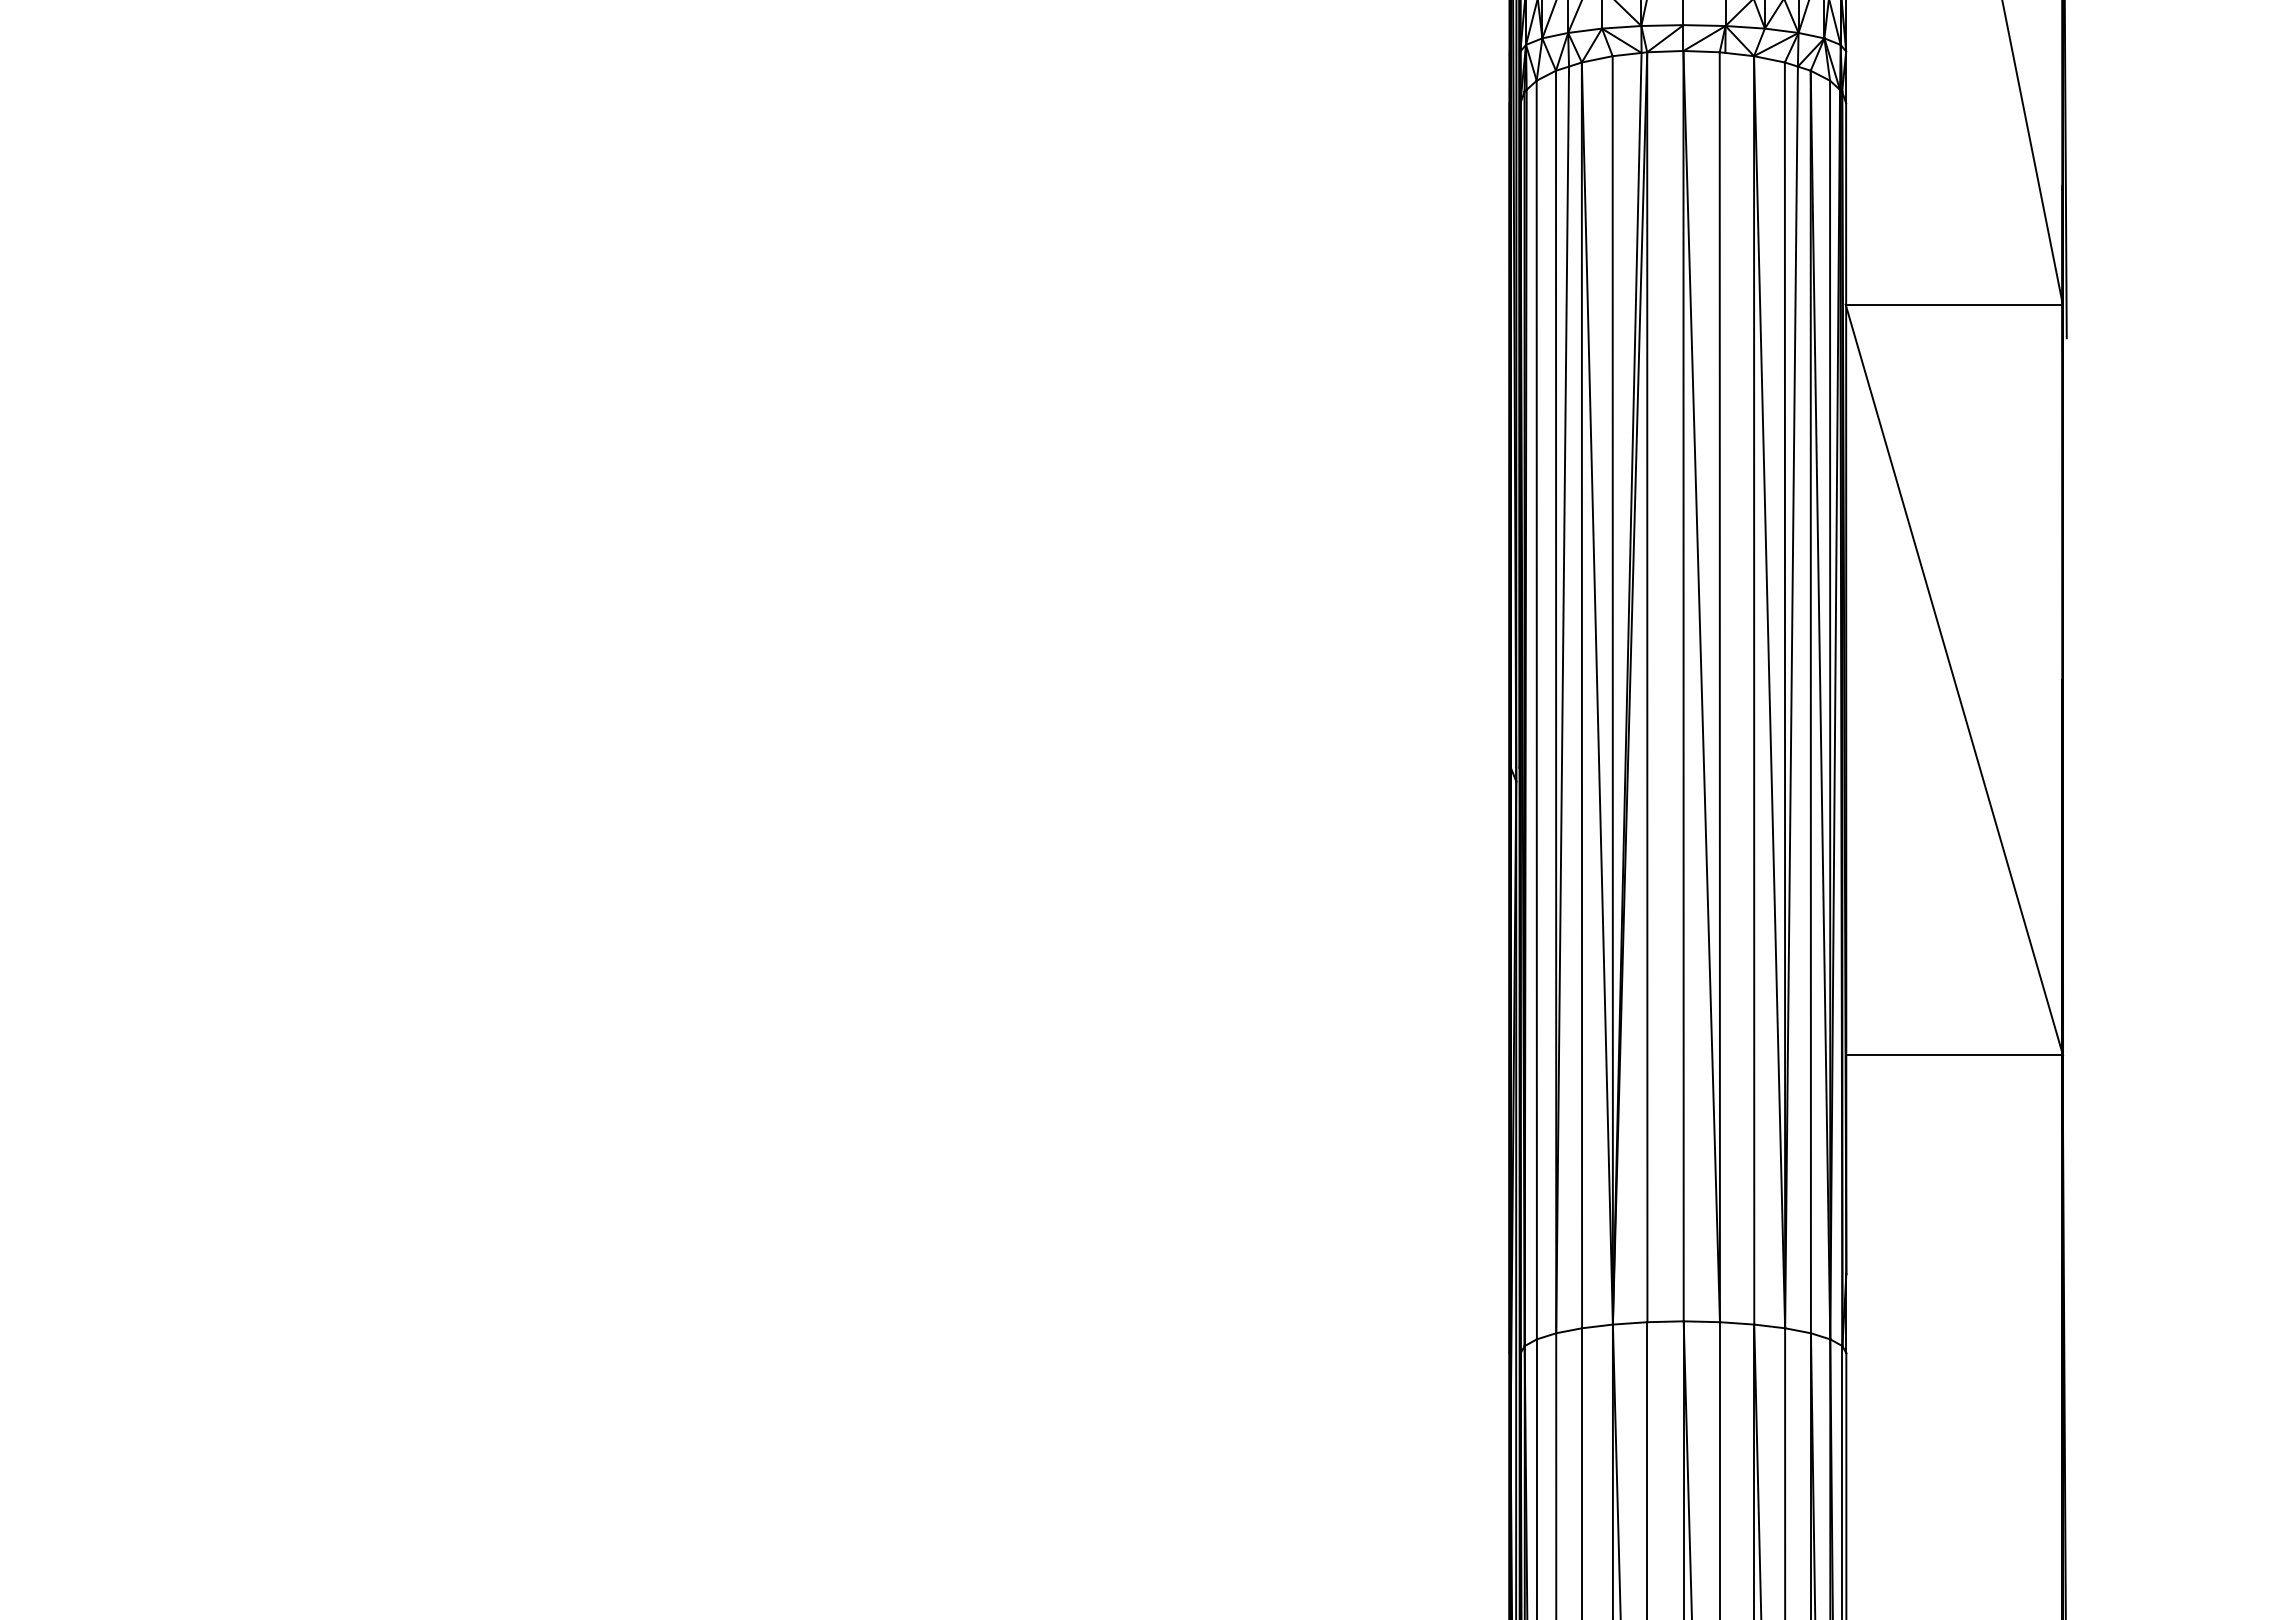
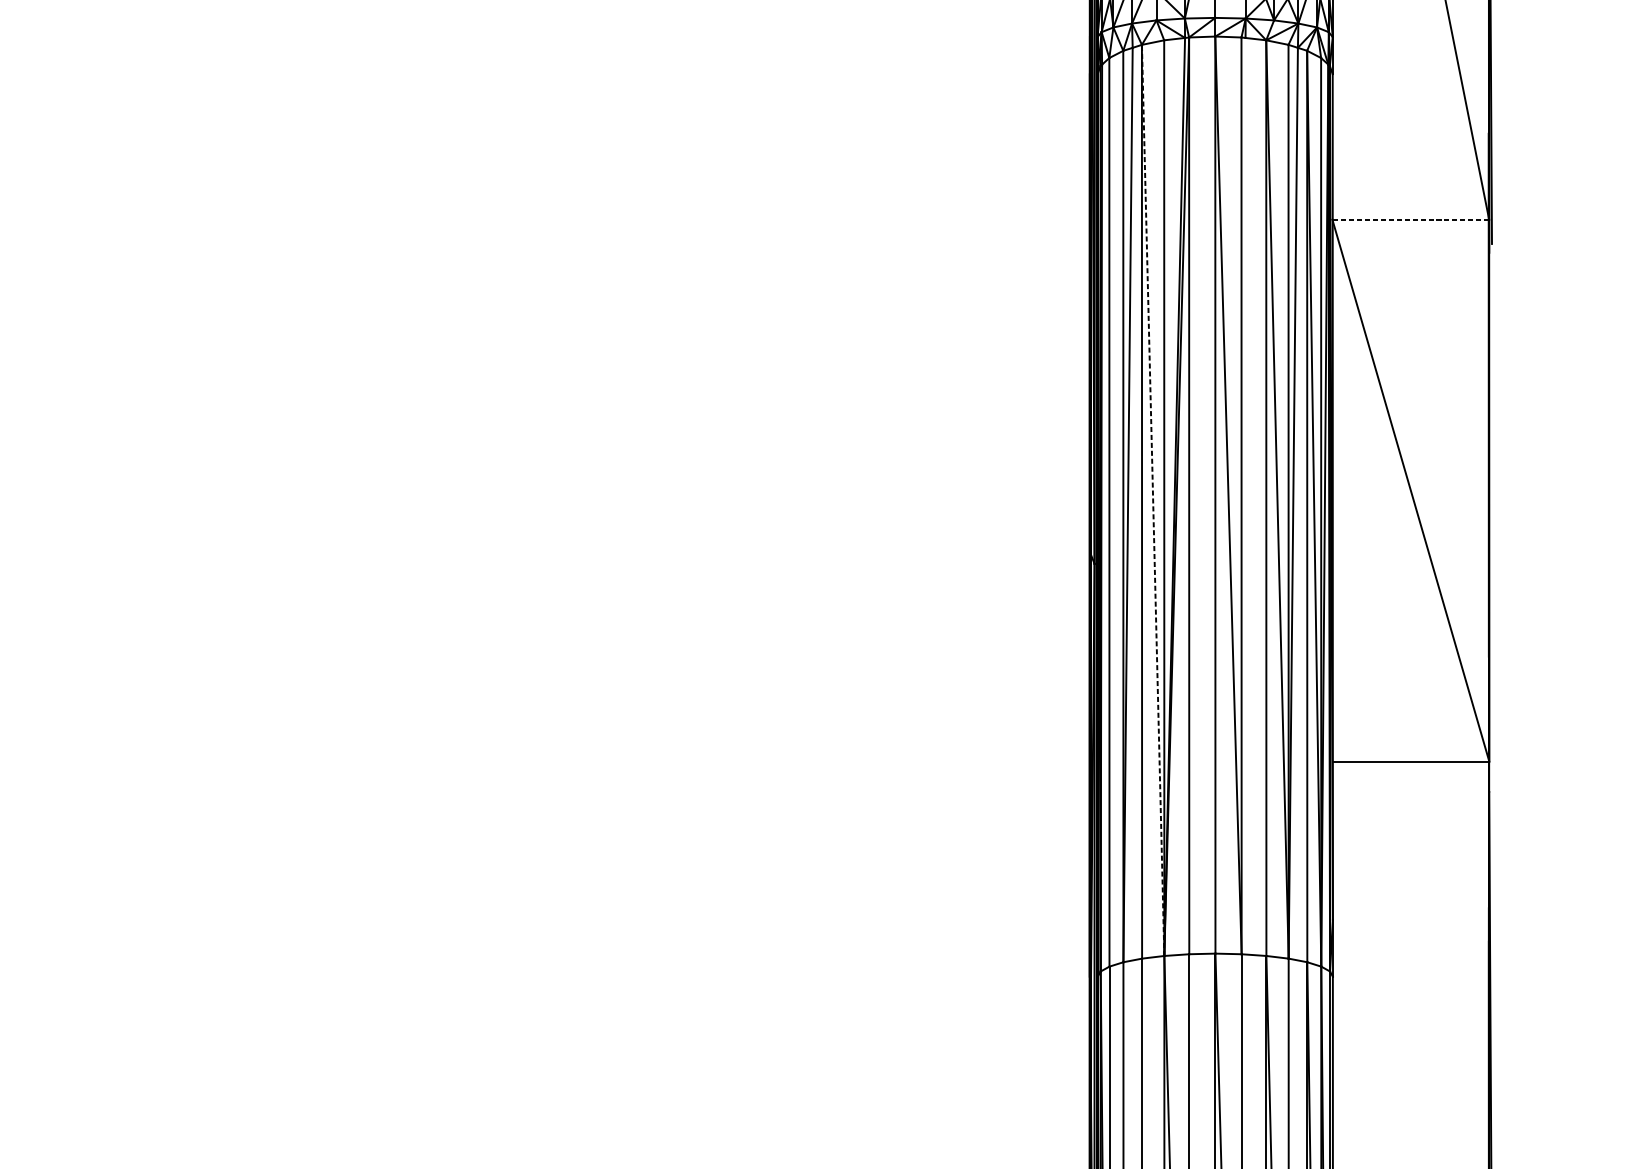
line: (1954, 304) -> (1410, 219), solid -> dashed
line: (1597, 693) -> (1153, 500), solid -> dashed

